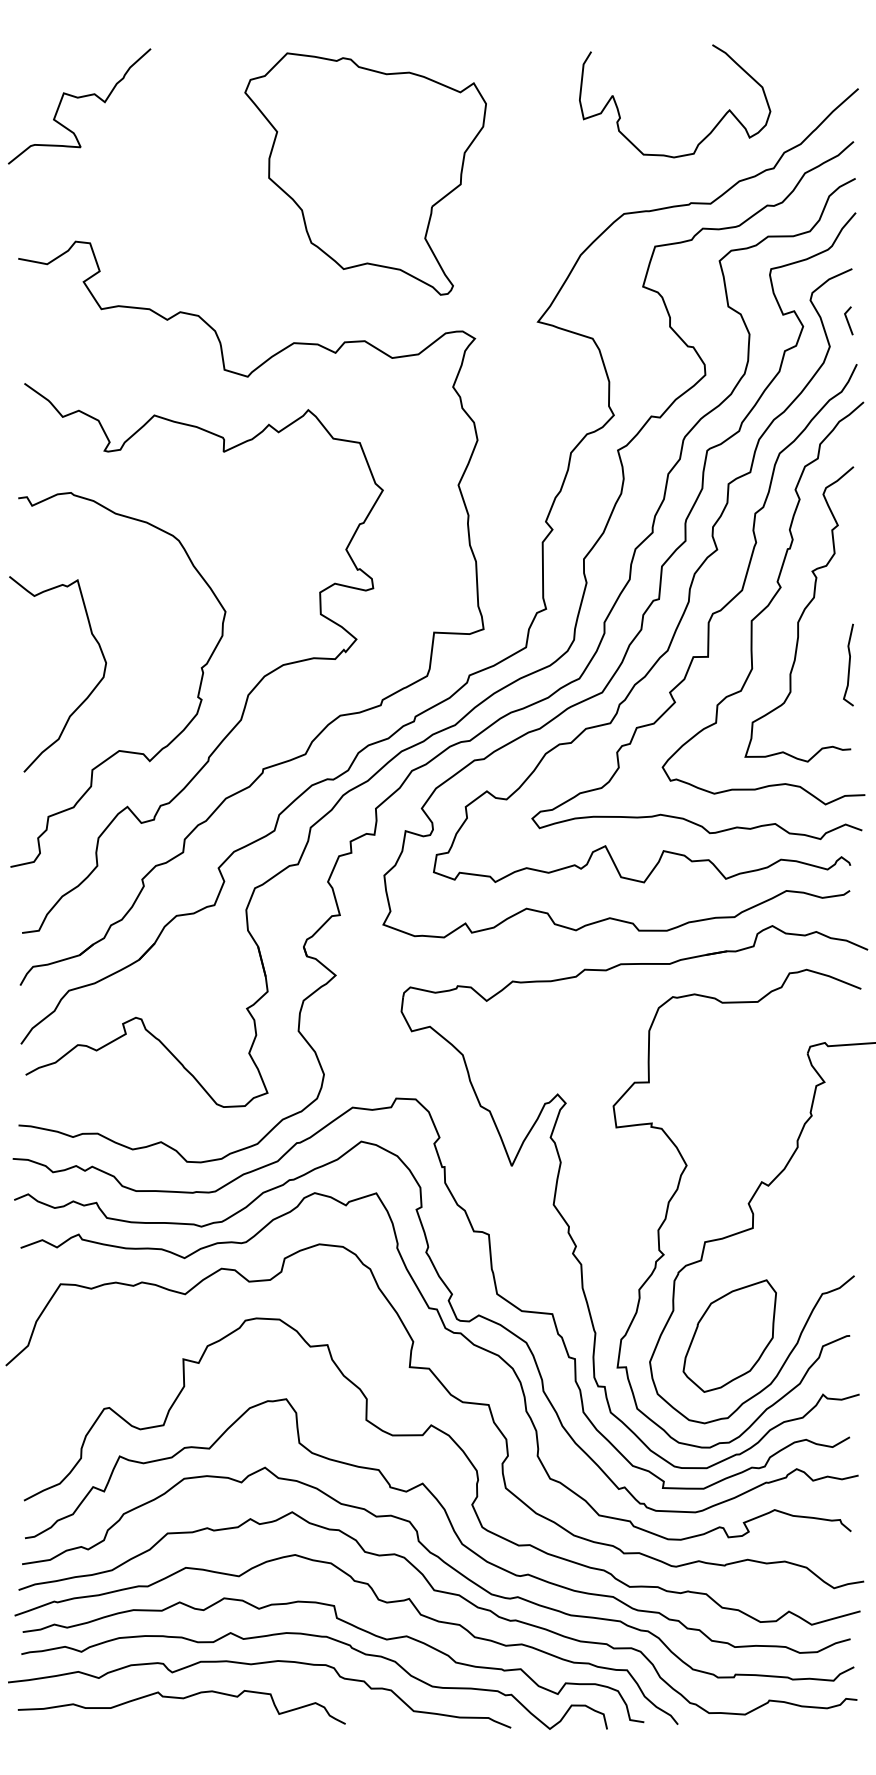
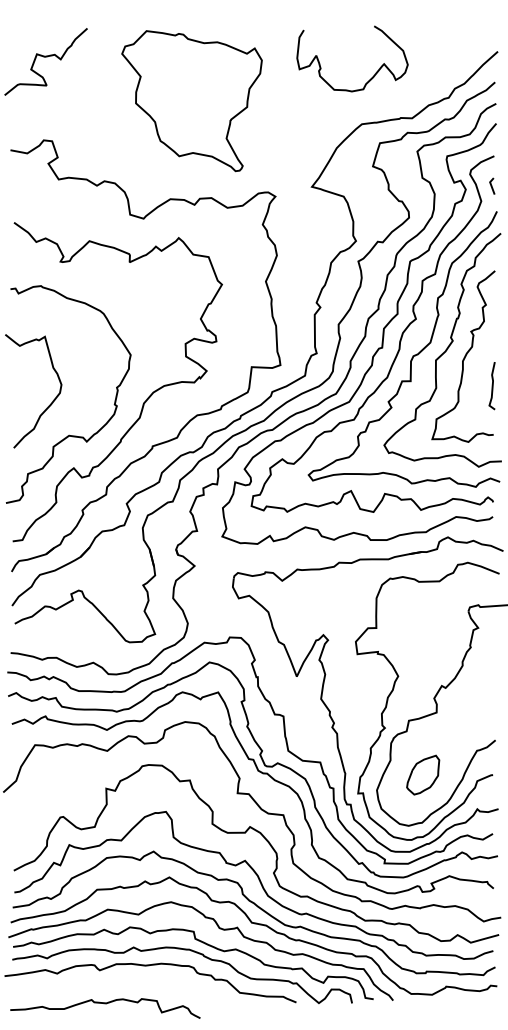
curve: (707, 133) -> (371, 77), moved
part: (364, 174) -> (191, 101), moved
part: (728, 1334) -> (422, 774), size x0.6
curve: (182, 1700) -> (105, 1004), moved

